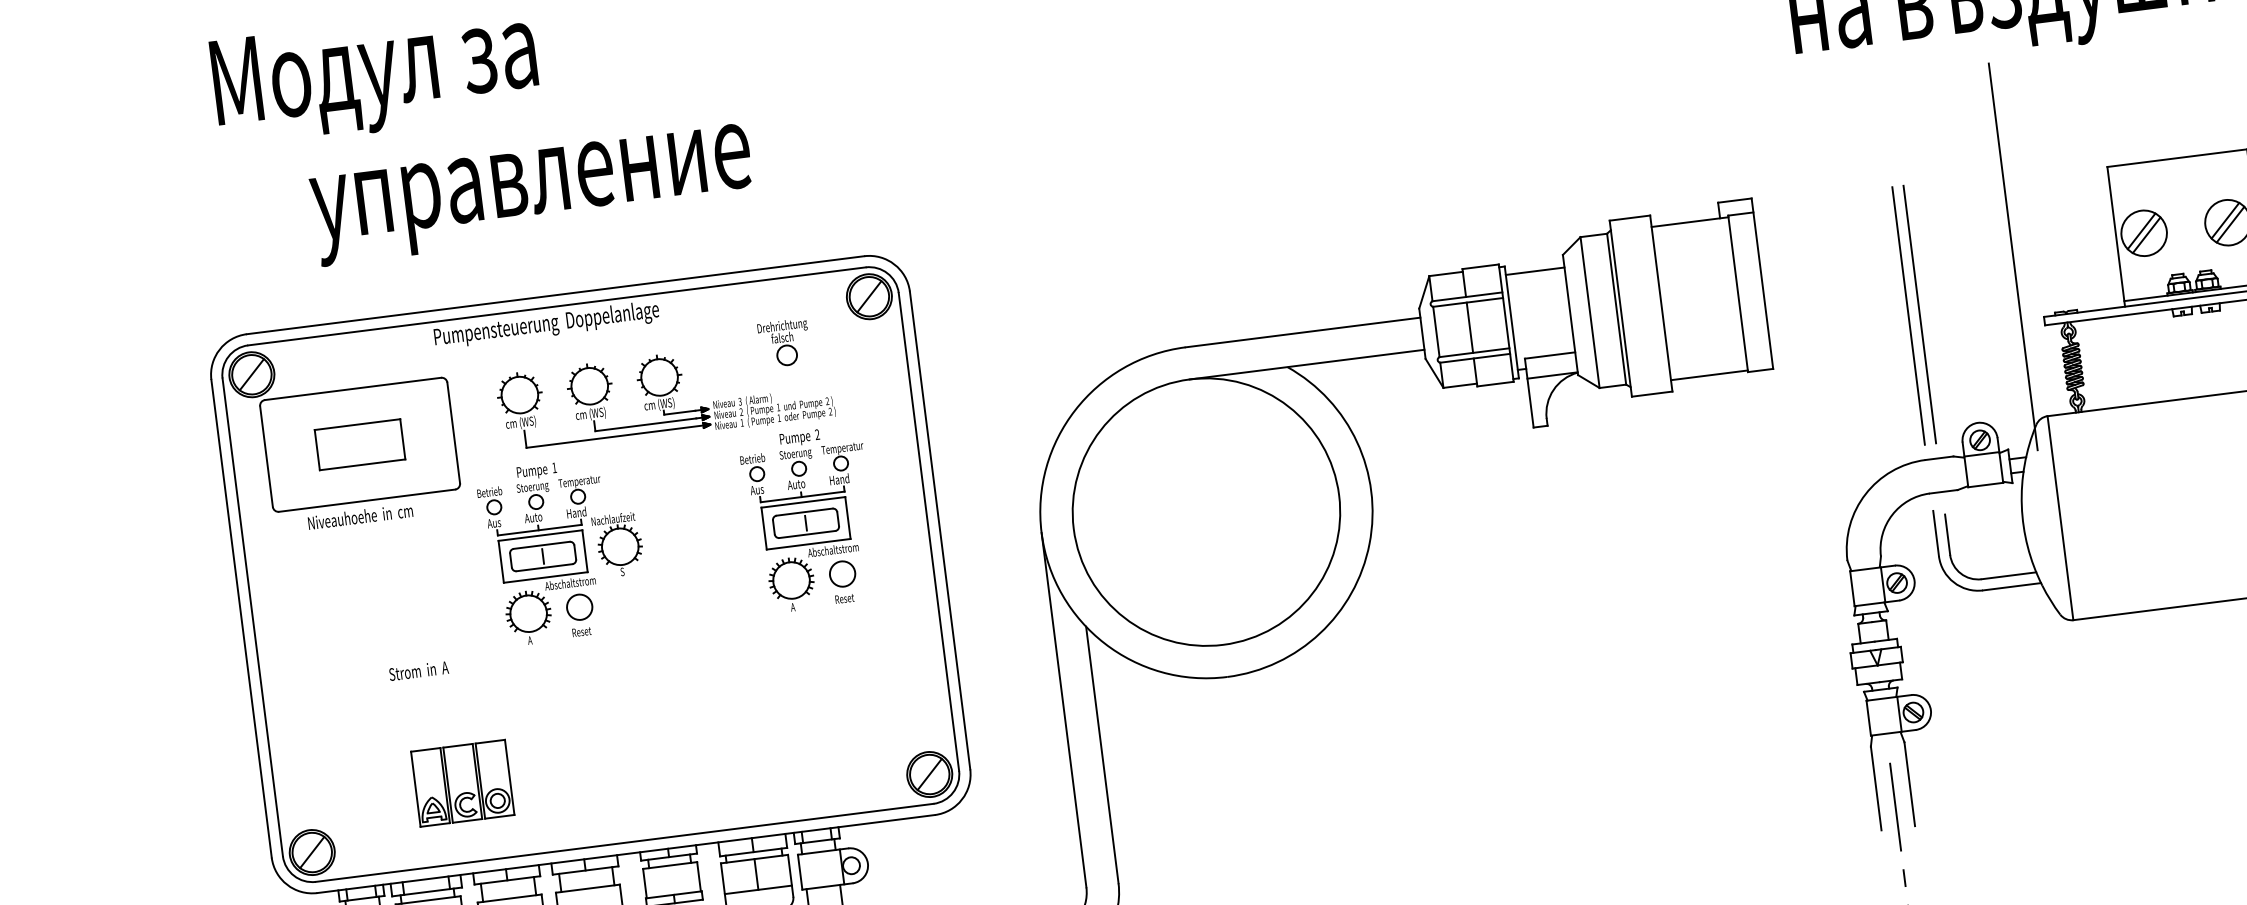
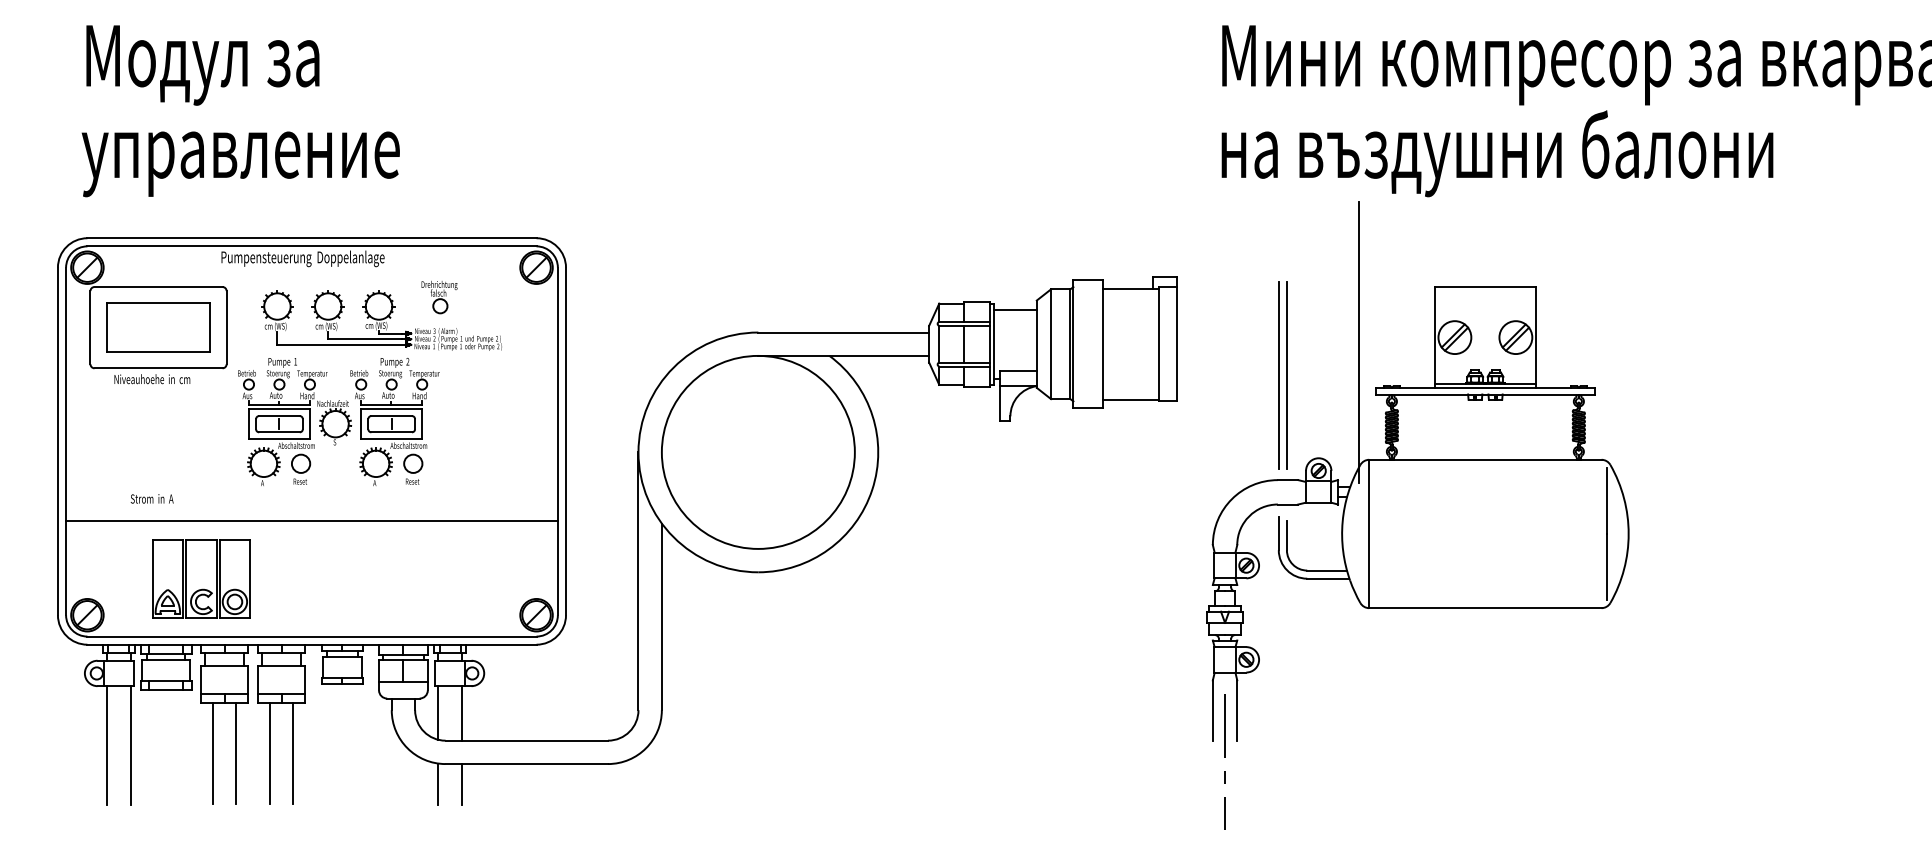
text: (532, 195) -> (240, 164), moved
part: (784, 343) -> (439, 297), moved
part: (360, 444) -> (158, 327), size x1.67
part: (809, 519) -> (394, 421), moved
text: (417, 670) -> (151, 498), moved
line: (603, 683) -> (311, 520), added
part: (462, 782) -> (201, 578), size x1.43

